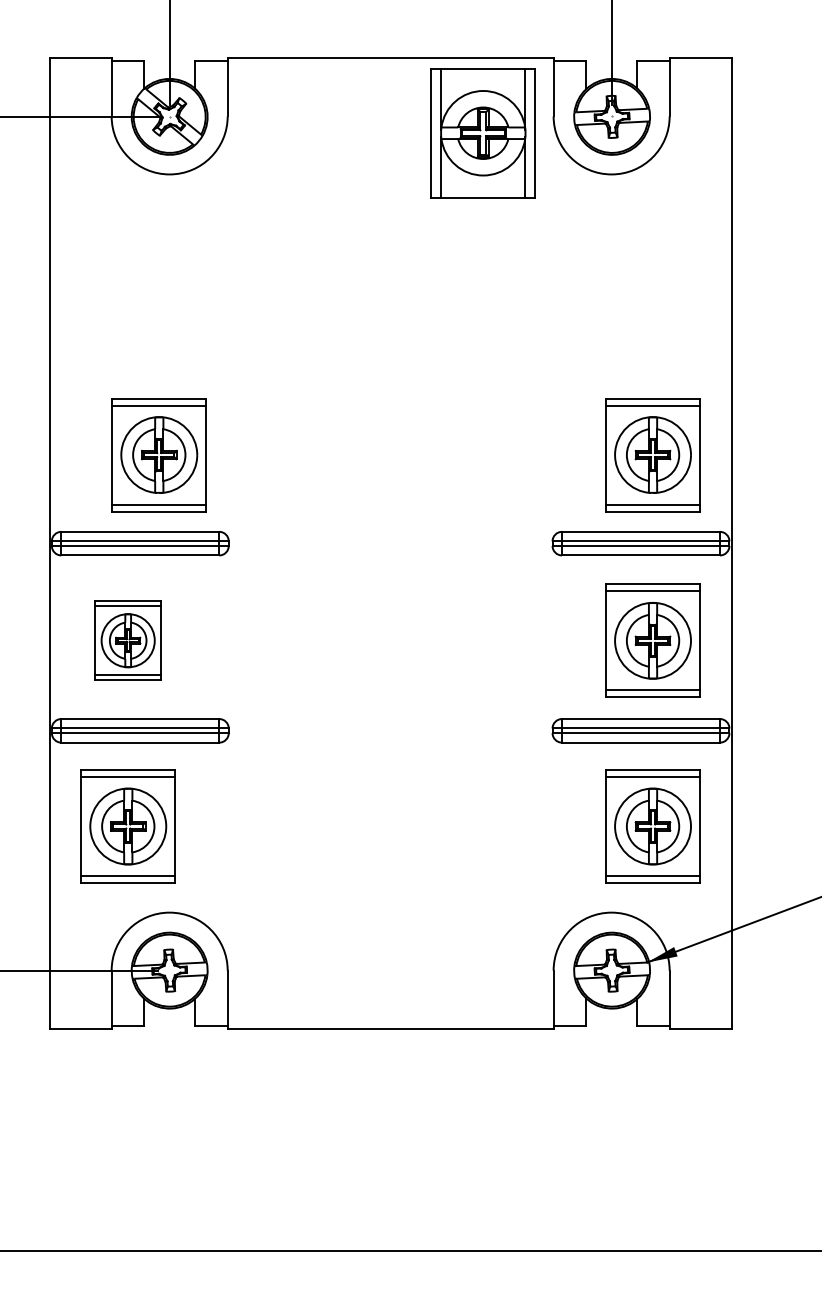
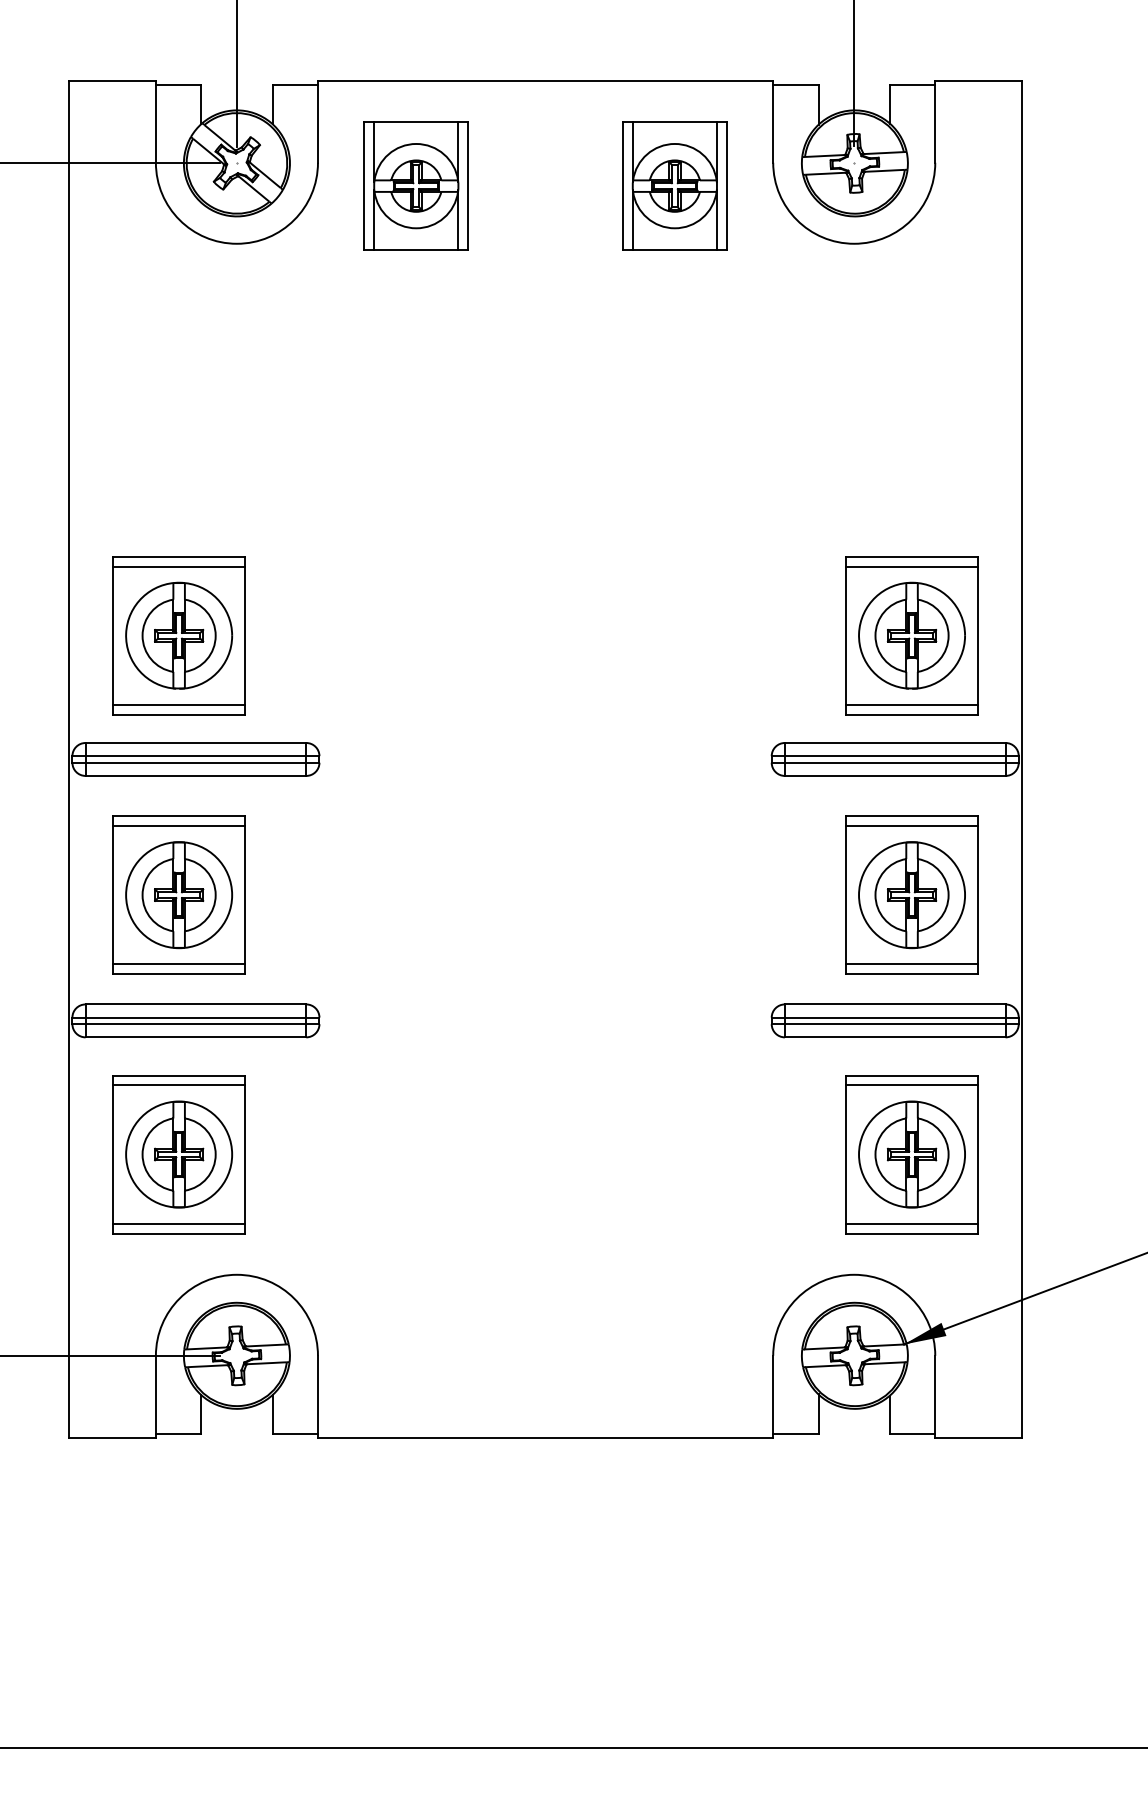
part: (297, 132) -> (415, 185), added
part: (482, 132) -> (673, 185), size x0.71
part: (158, 455) -> (178, 636), moved
part: (127, 640) -> (178, 894), size x1.43

